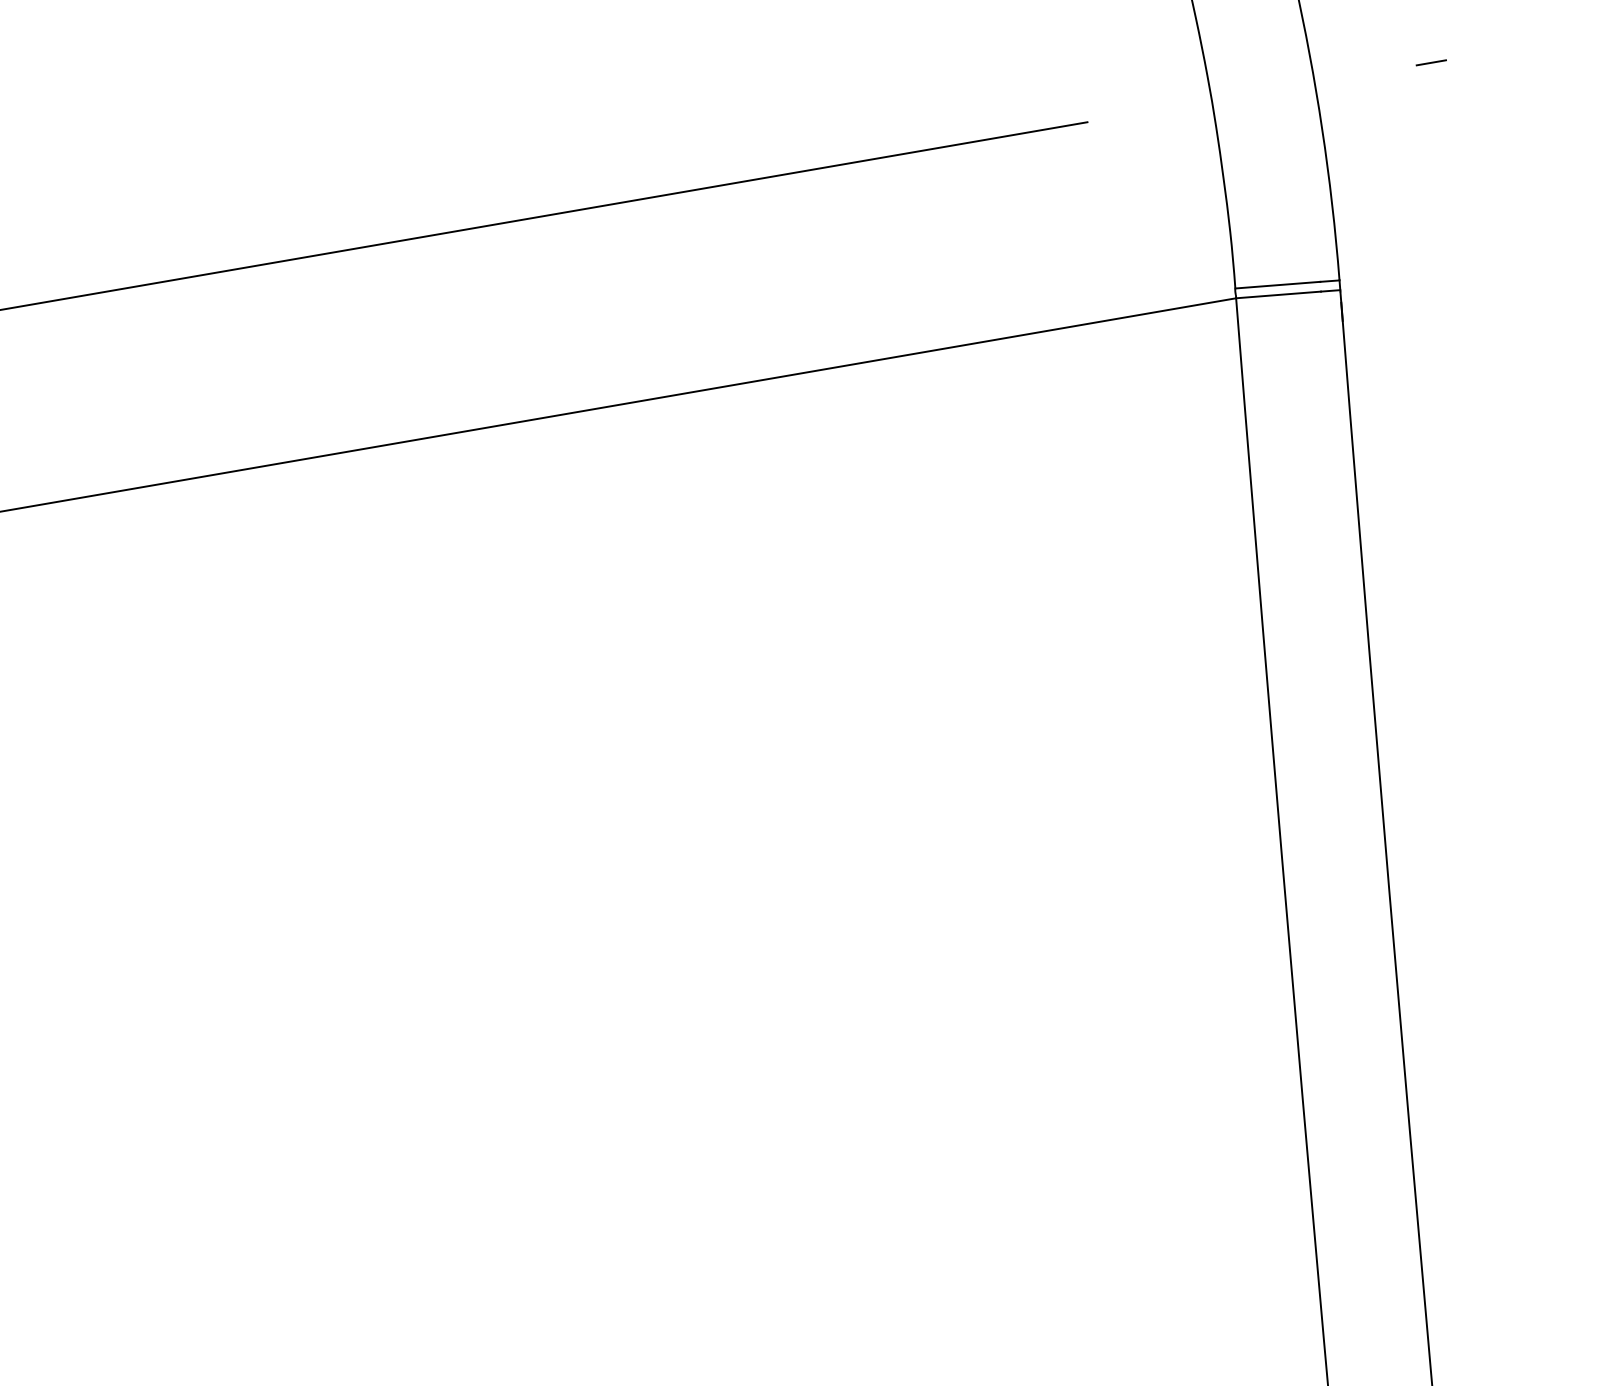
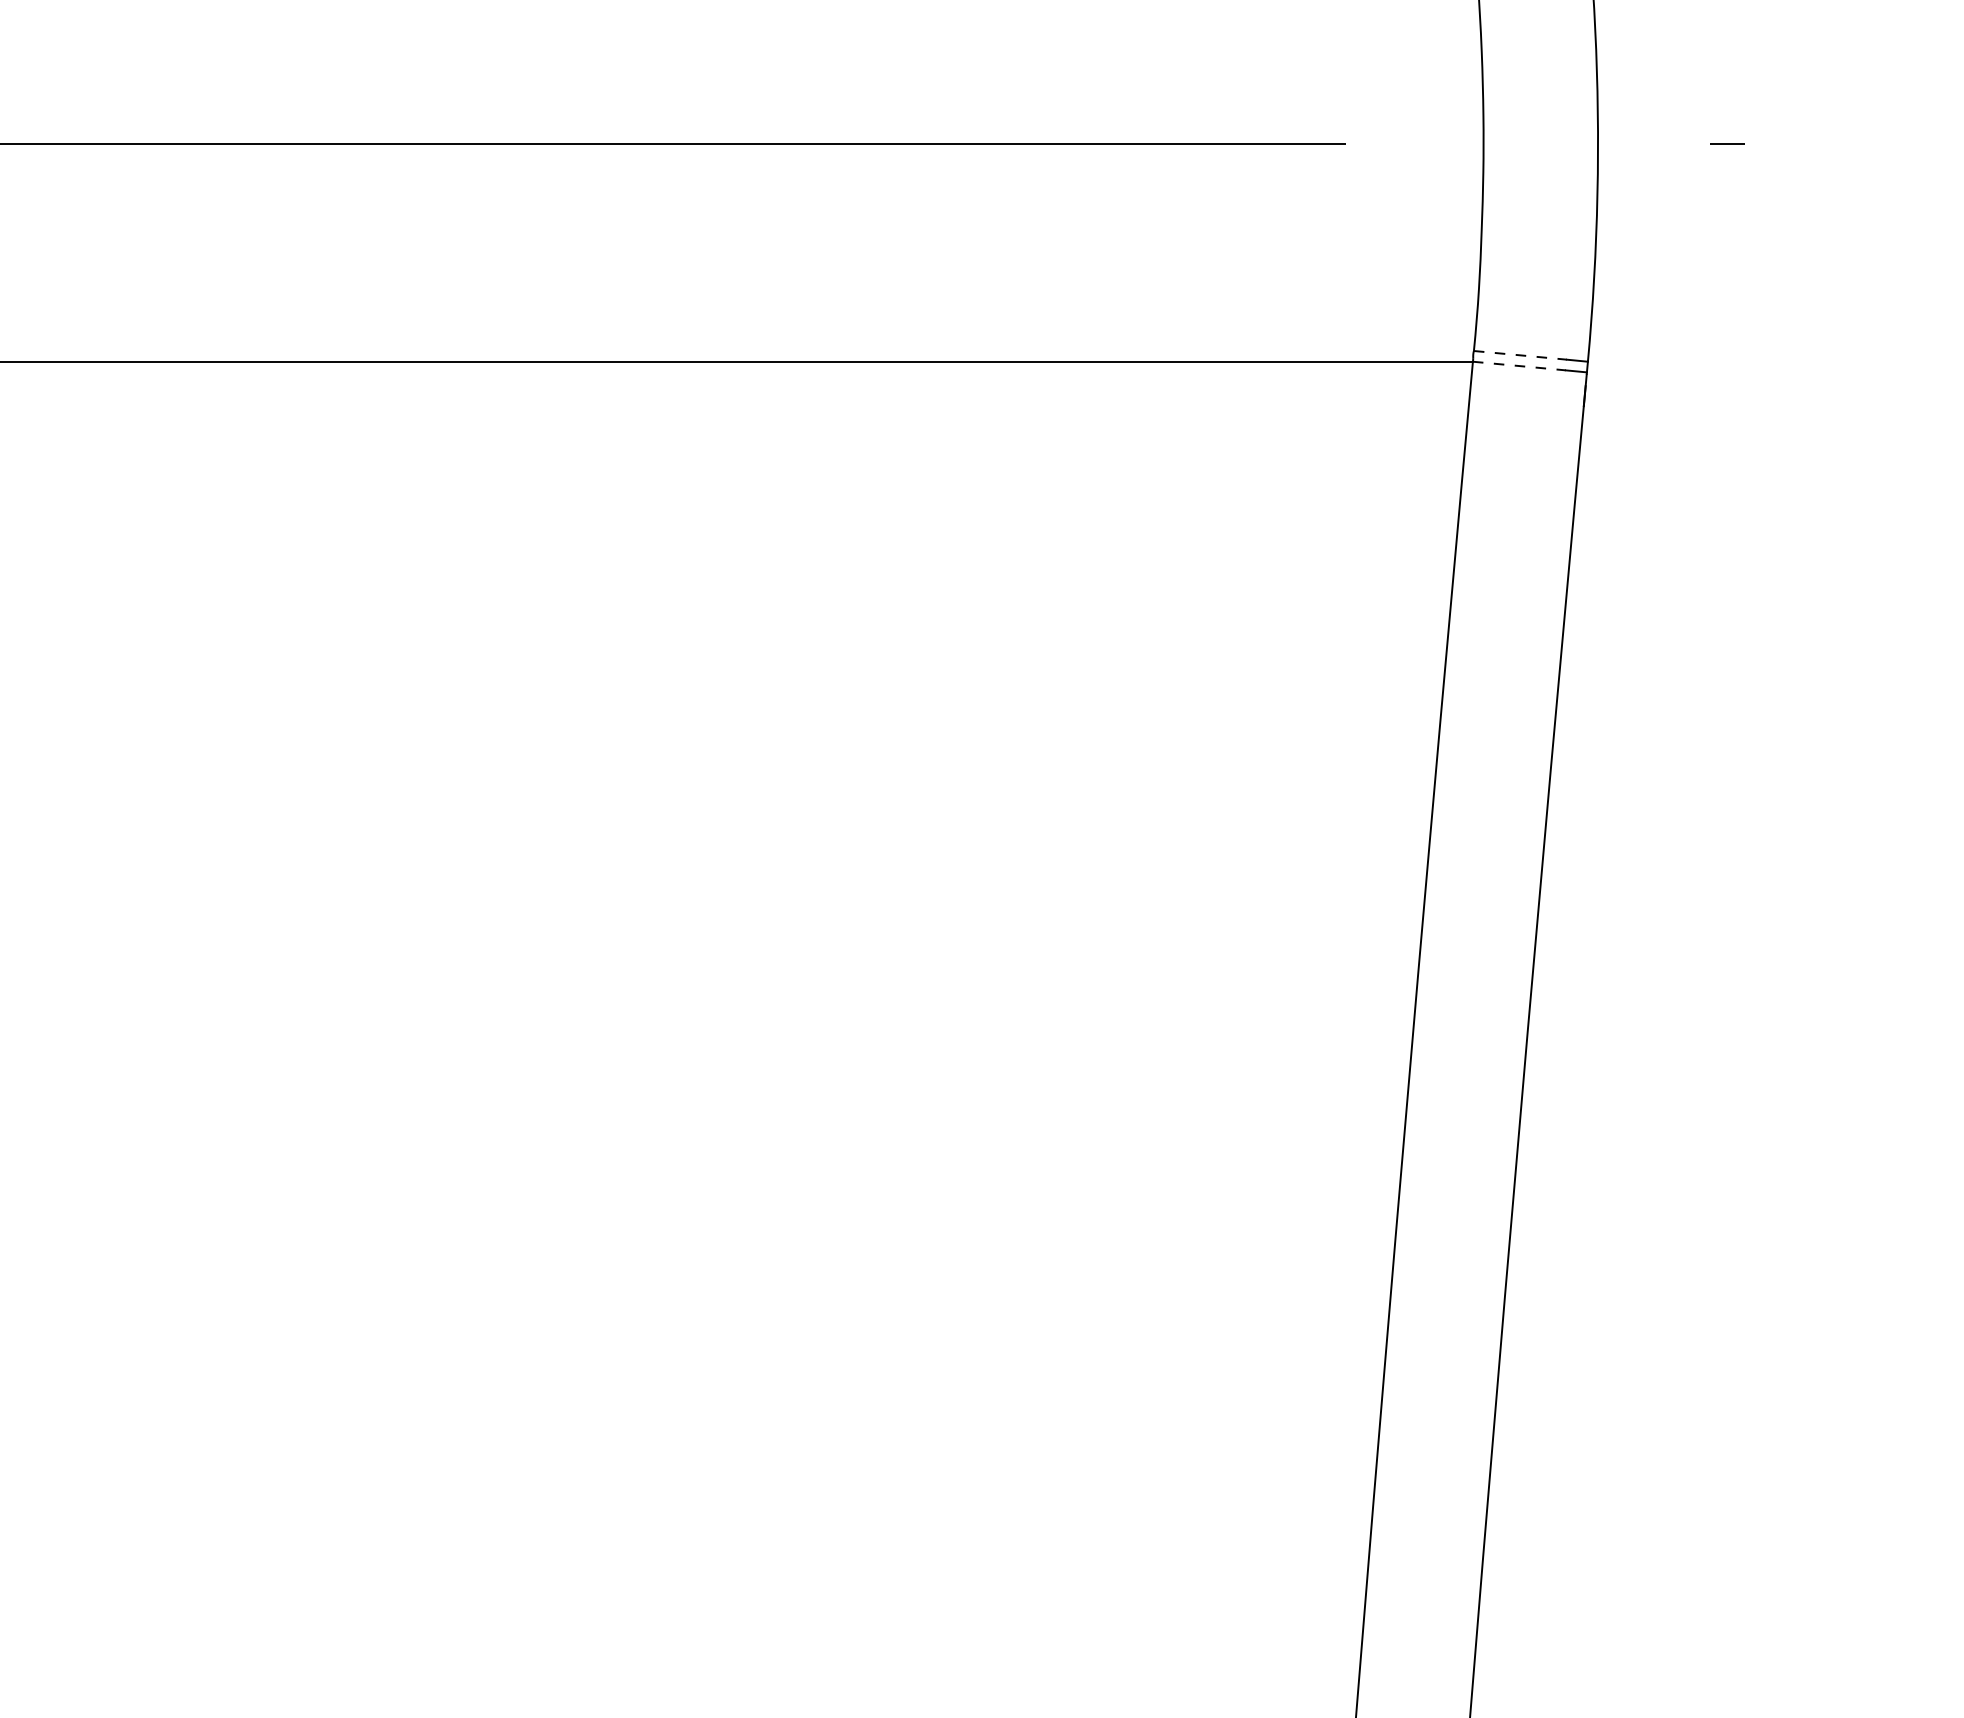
line: (1277, 285) -> (1520, 355), solid -> dashed
line: (1278, 295) -> (1519, 366), solid -> dashed

